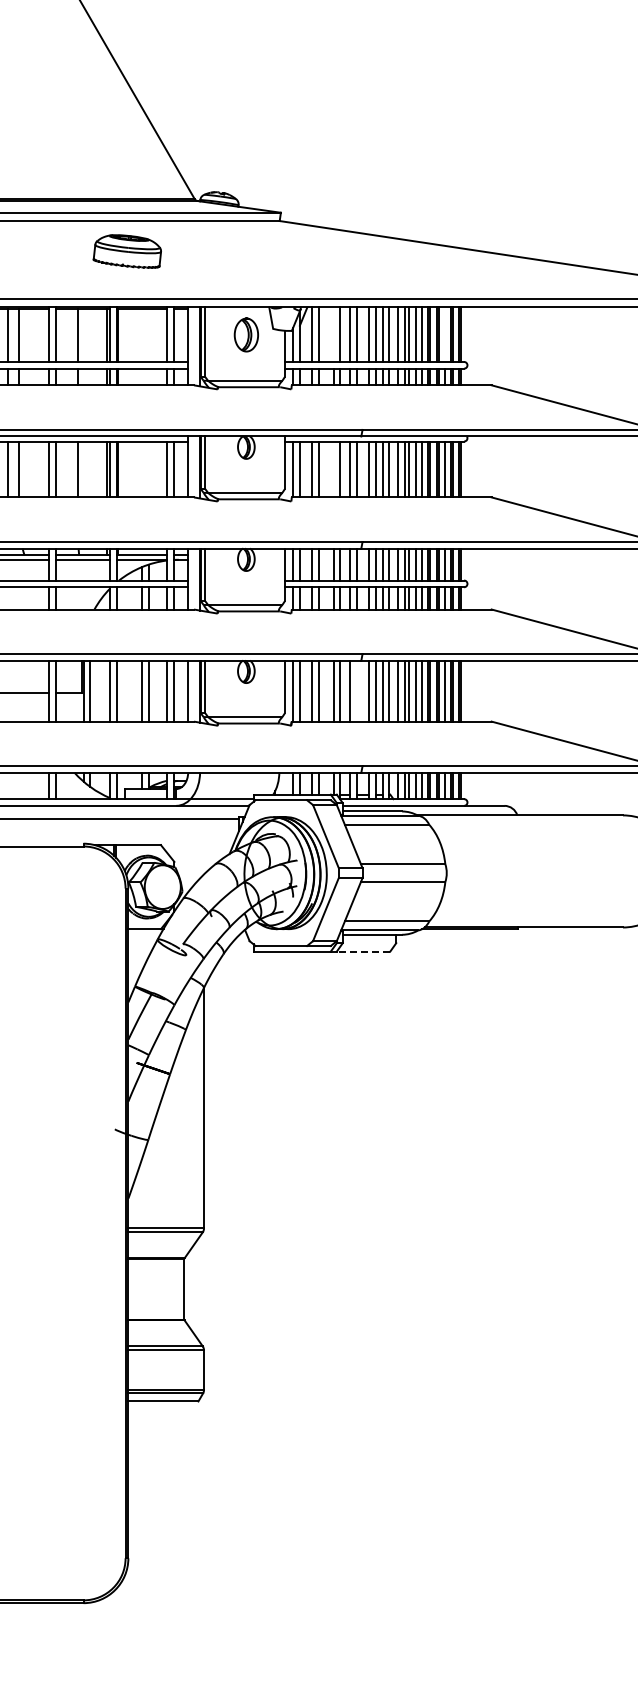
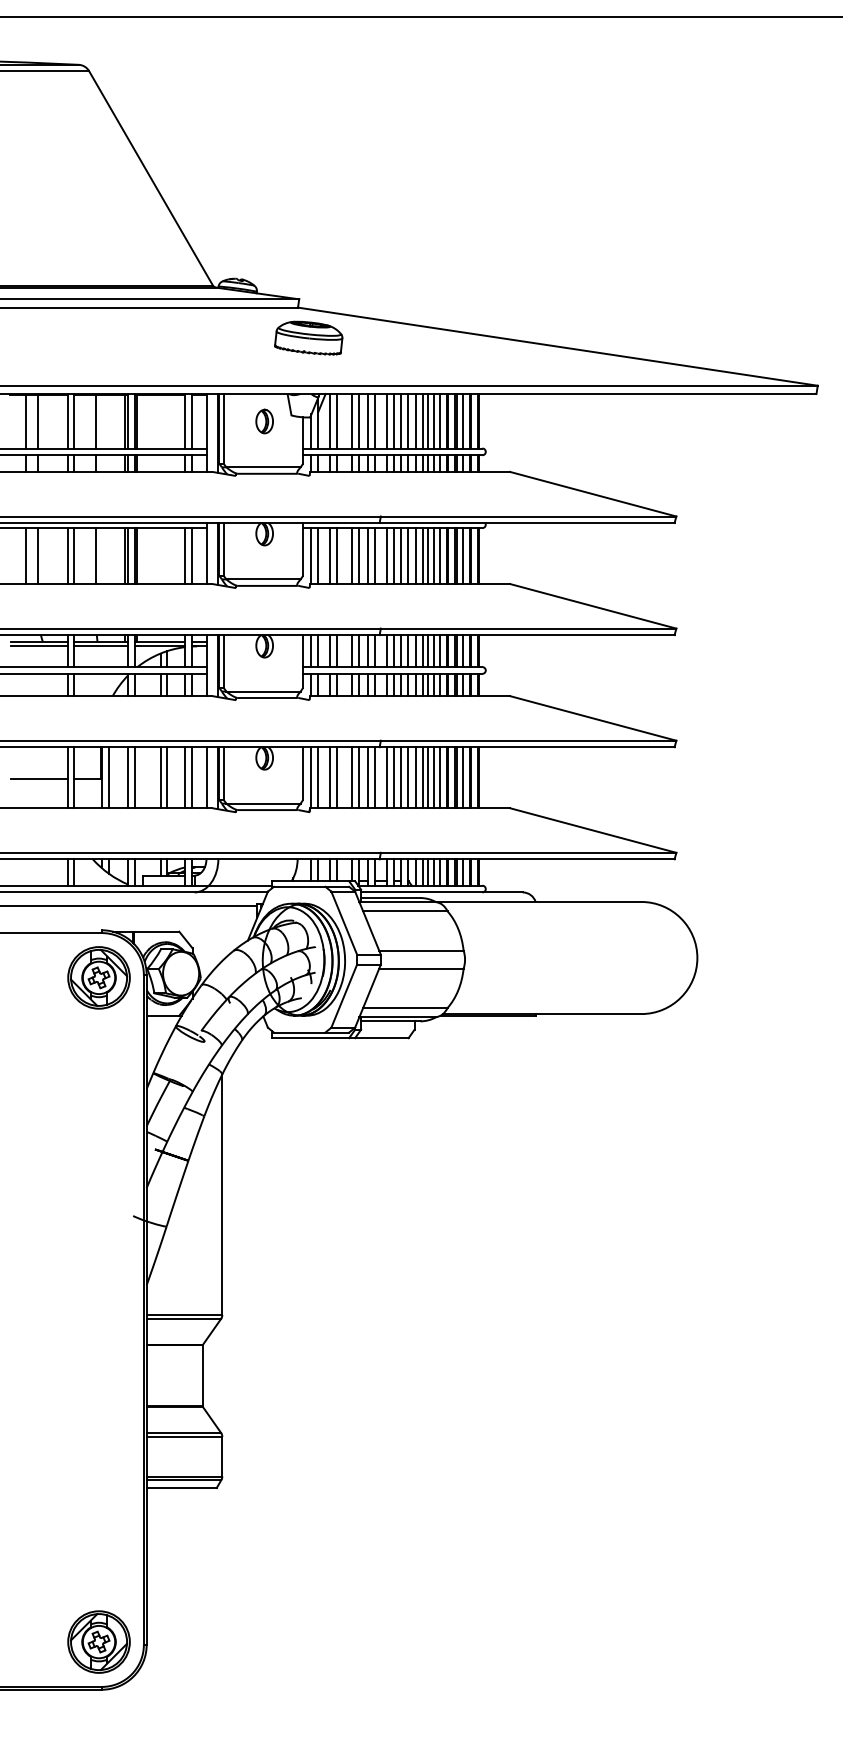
part: (127, 250) -> (308, 337), moved
part: (246, 334) -> (264, 421), size x0.71
line: (334, 334) -> (352, 421), added
line: (444, 334) -> (462, 421), added
line: (334, 469) -> (352, 556), added
line: (356, 690) -> (374, 777), added
part: (80, 890) -> (98, 977), added
line: (363, 951) -> (381, 1038), dashed -> solid
part: (80, 1554) -> (98, 1641), added

